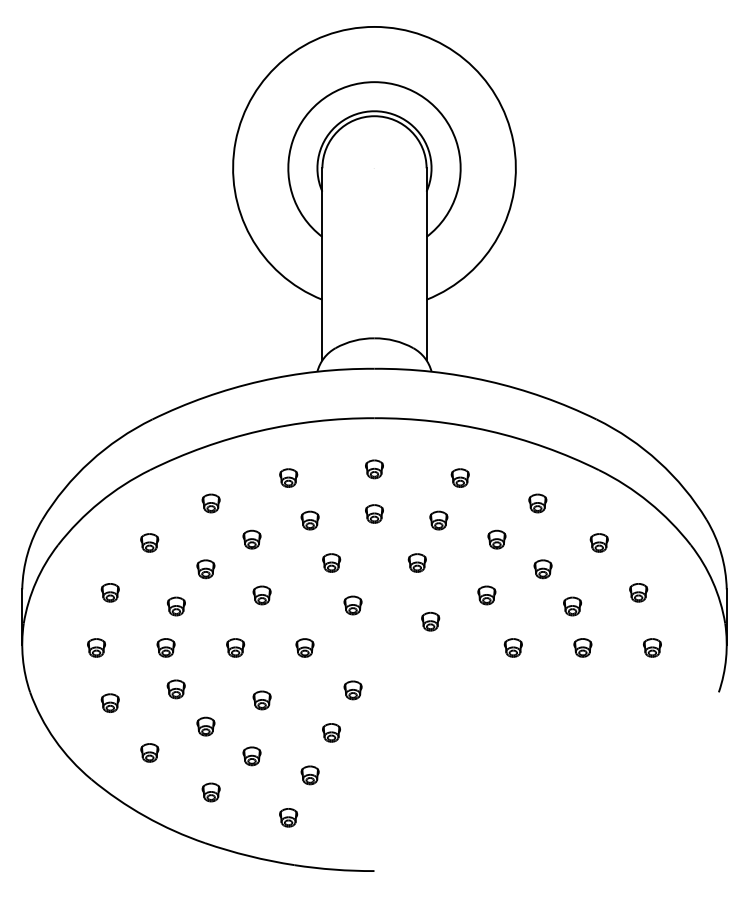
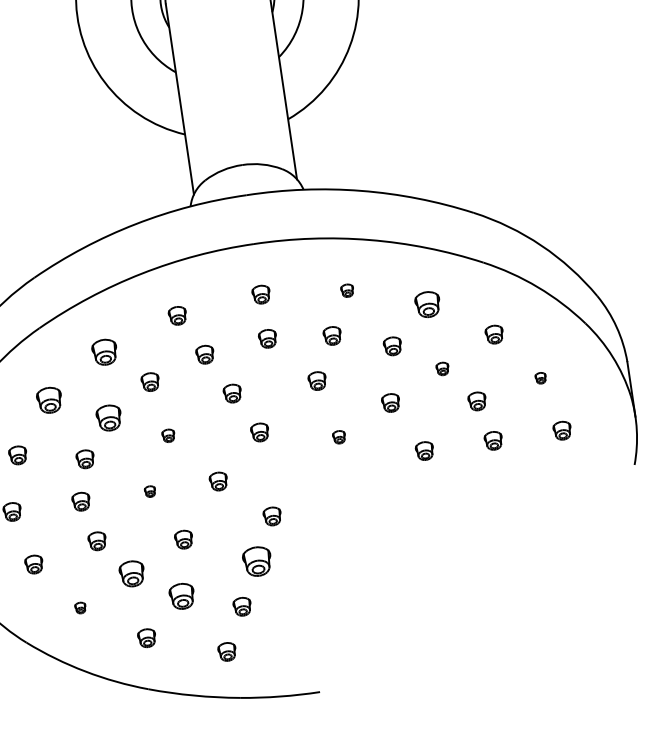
part: (459, 477) -> (346, 290), size x0.7
part: (210, 503) -> (104, 352), size x1.4
part: (537, 503) -> (427, 304), size x1.4
part: (149, 542) -> (49, 399), size x1.4
part: (205, 569) -> (108, 418), size x1.4
part: (542, 569) -> (442, 369), size x0.7
part: (638, 592) -> (540, 377), size x0.6
part: (261, 595) -> (168, 435), size x0.7
part: (430, 621) -> (339, 437), size x0.7
part: (235, 647) -> (149, 491), size x0.6
part: (205, 726) -> (131, 573), size x1.4
part: (331, 732) -> (257, 561), size x1.6
part: (149, 752) -> (80, 607), size x0.6
part: (251, 756) -> (181, 596), size x1.4

